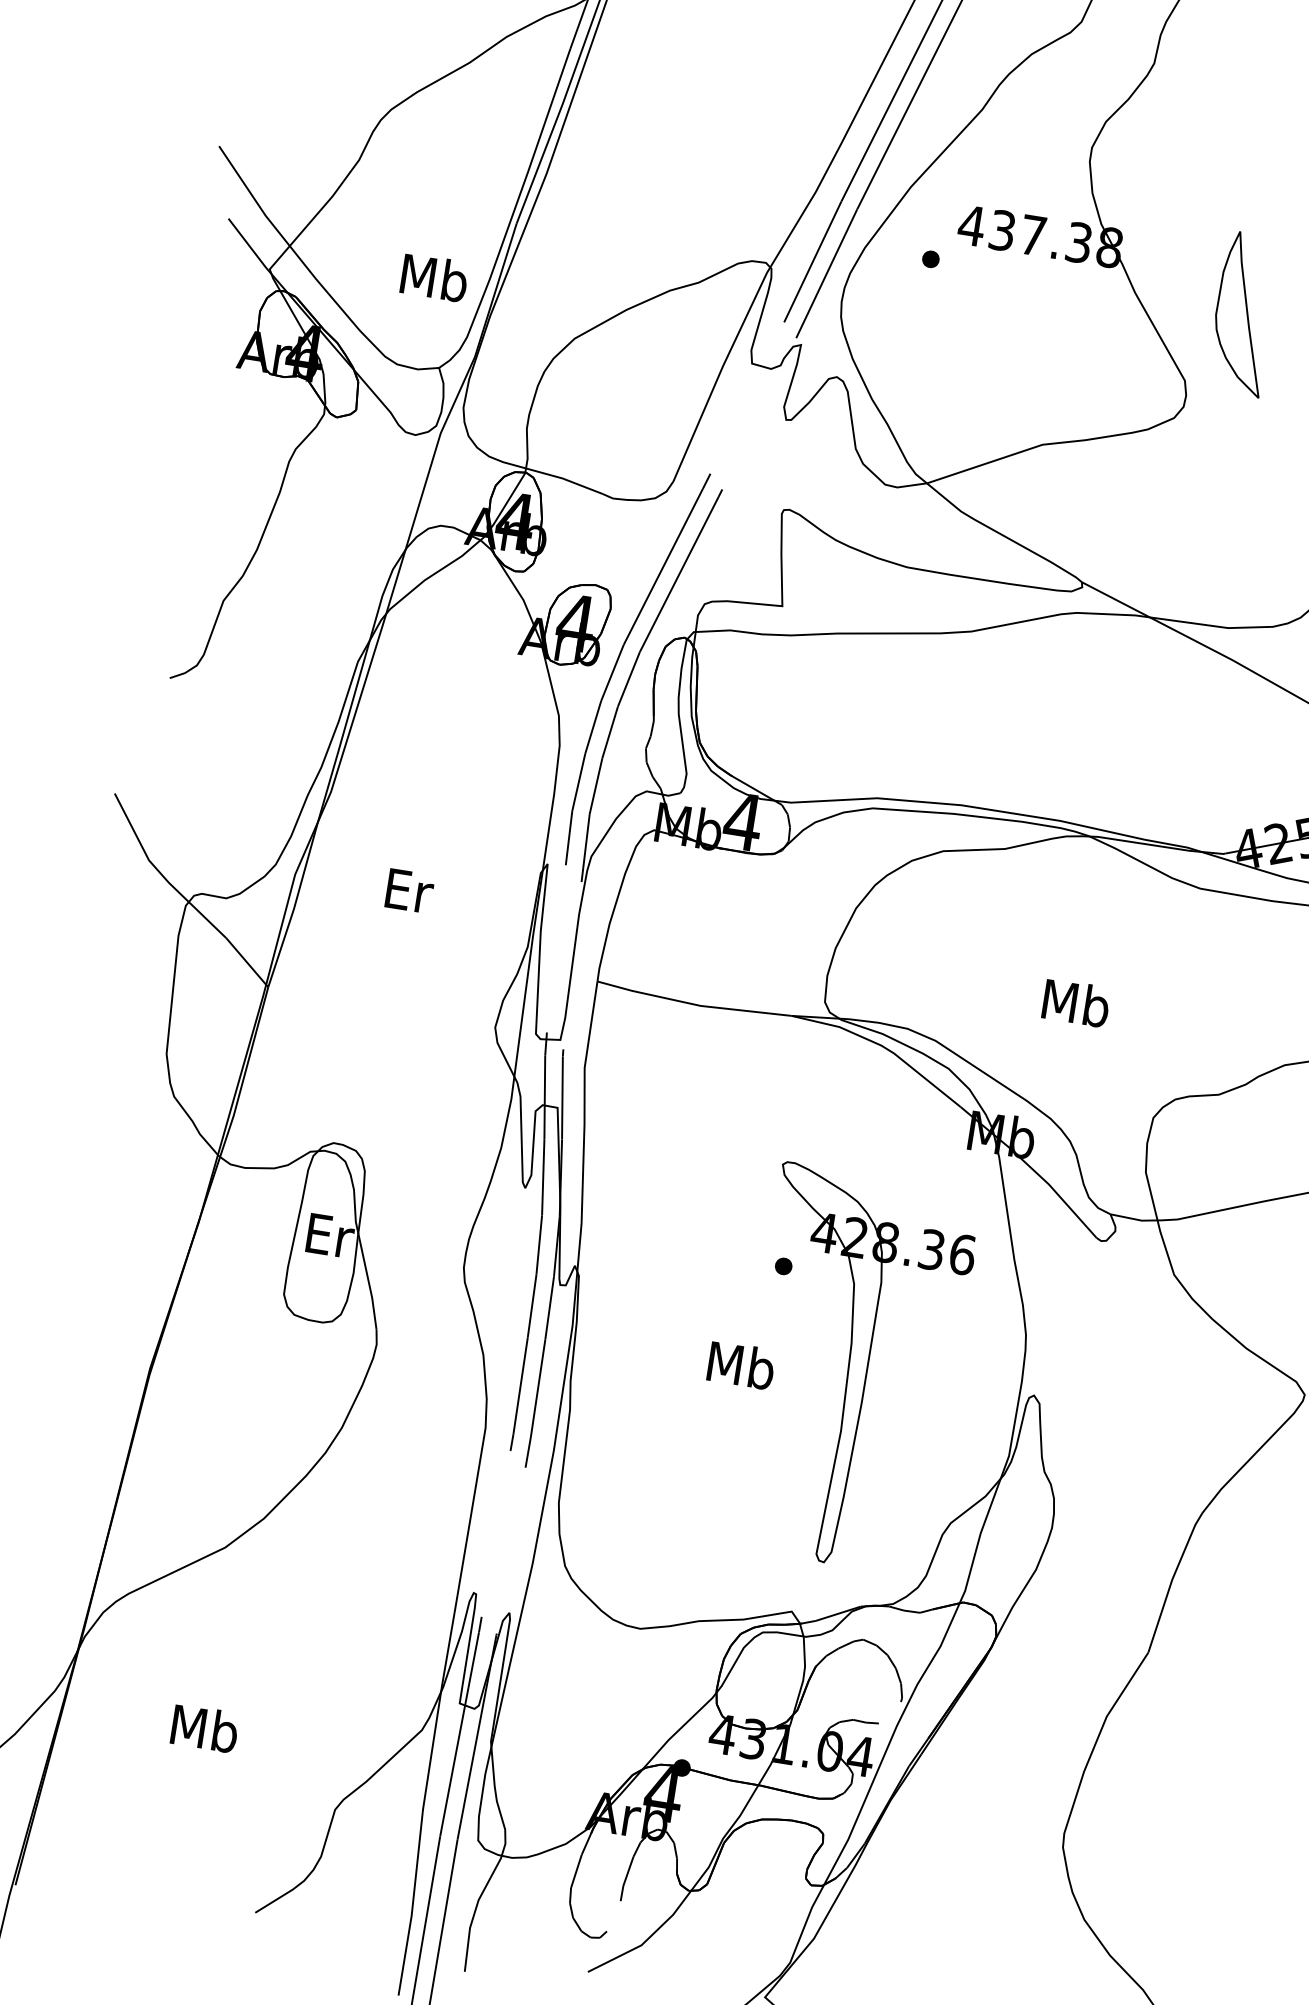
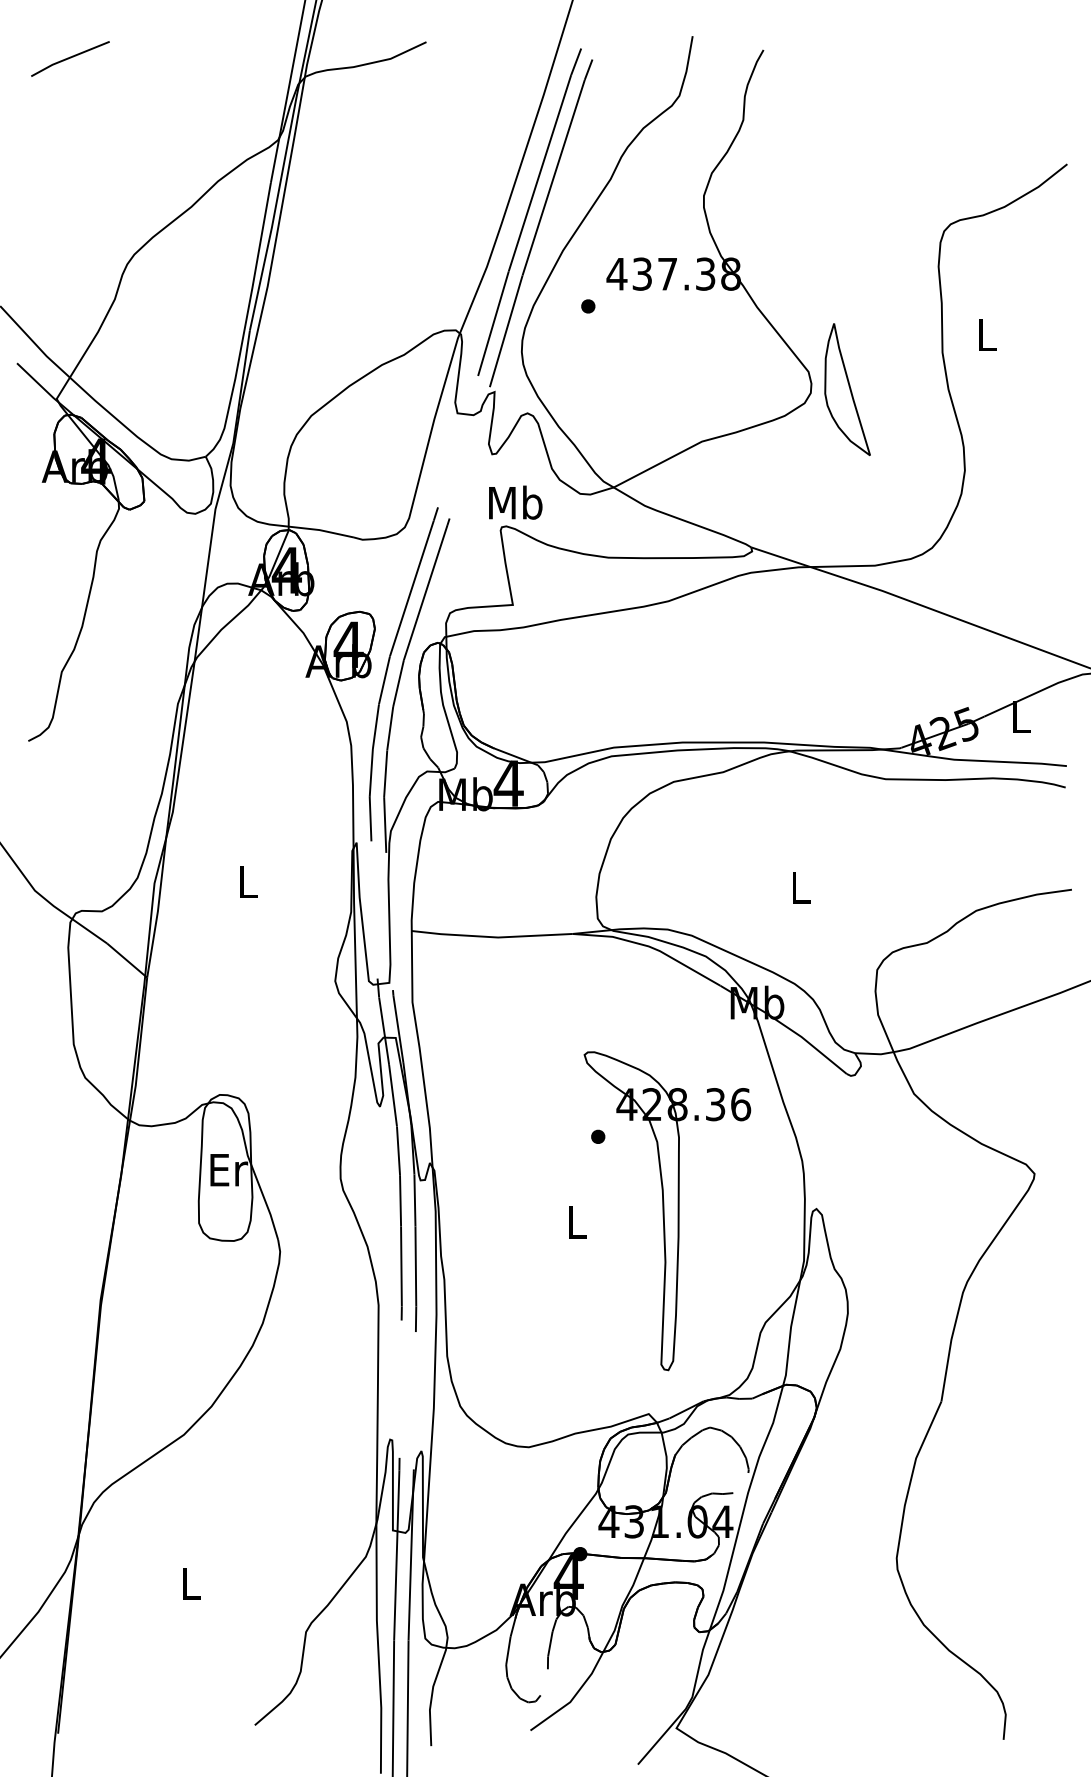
text: (434, 277) -> (515, 502), moved
part: (1243, 313) -> (847, 389), moved
text: (409, 891) -> (248, 882), Er -> L
text: (1076, 1003) -> (800, 887), Mb -> L
text: (740, 1365) -> (576, 1222), Mb -> L
text: (204, 1728) -> (190, 1583), Mb -> L

